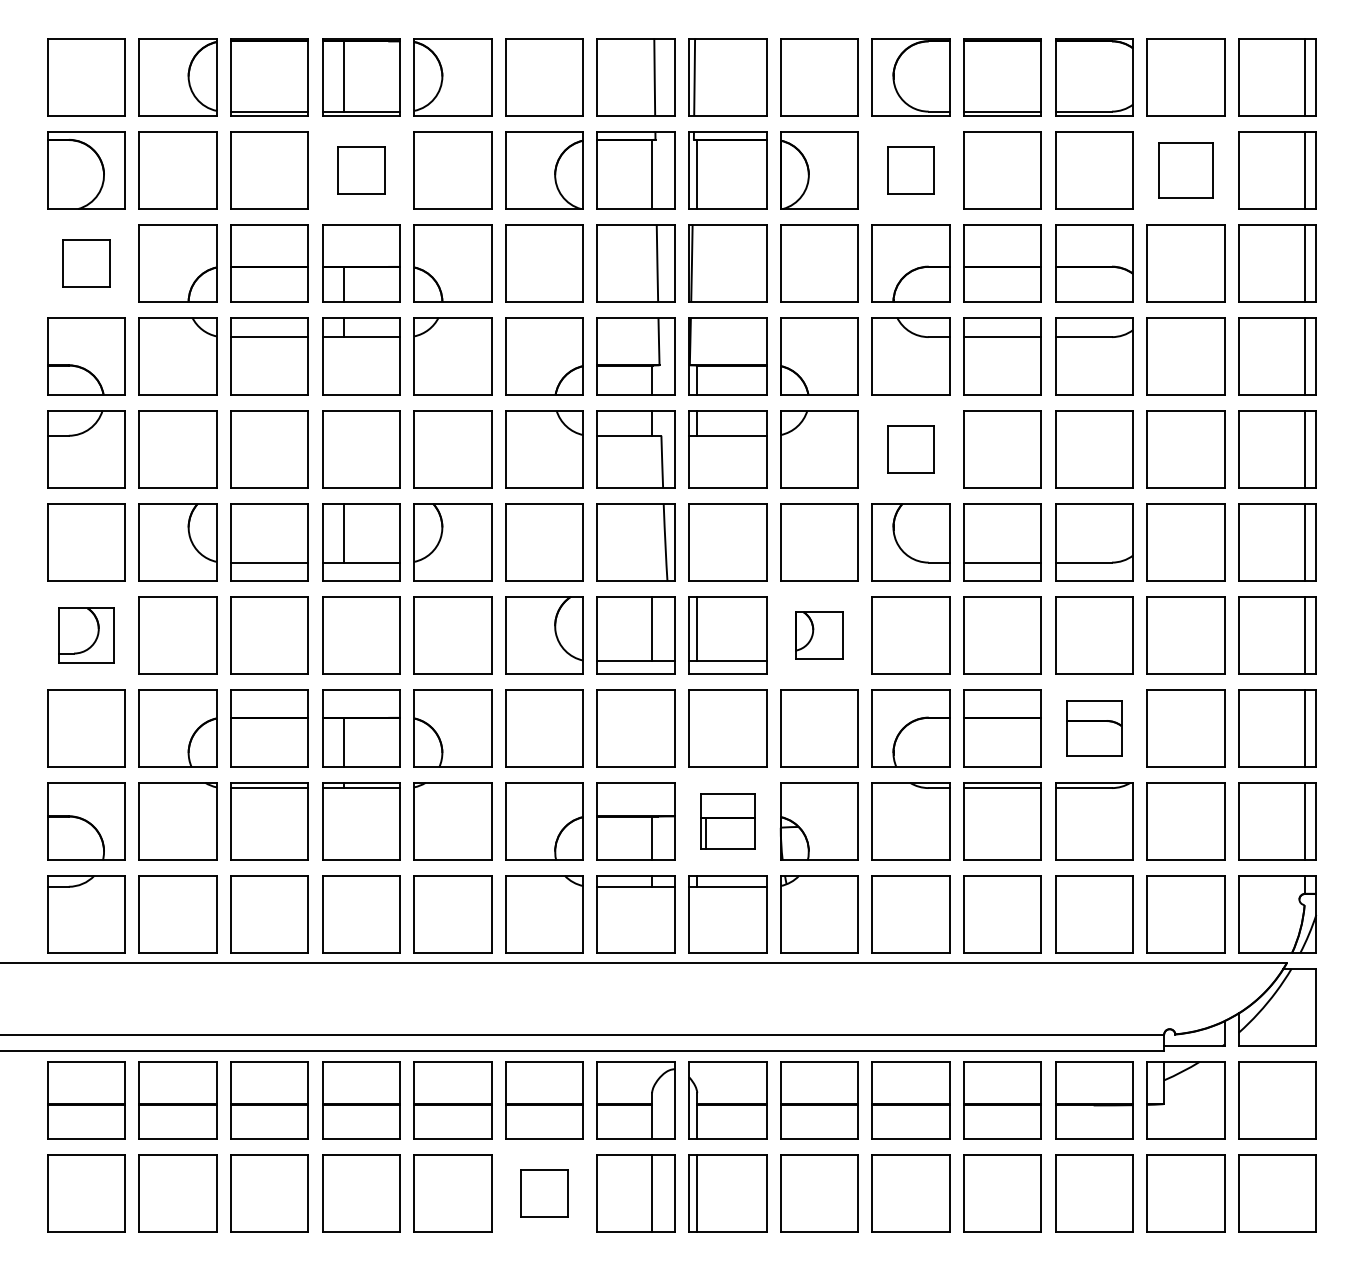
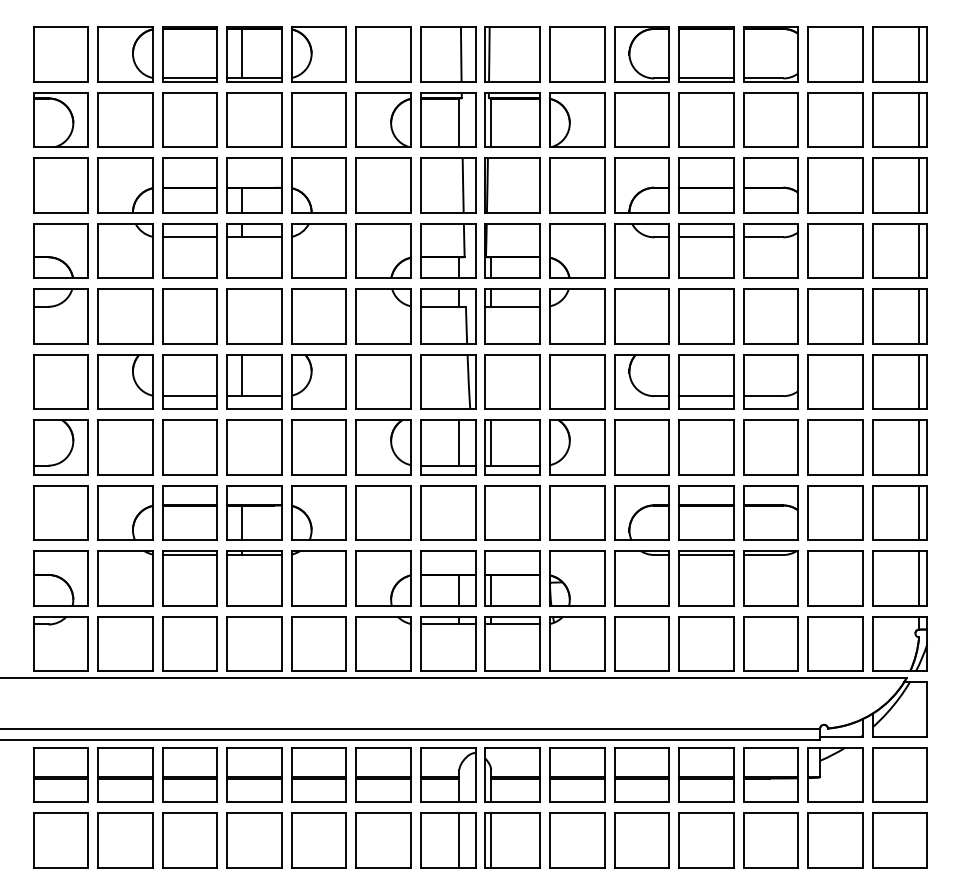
part: (361, 169) -> (254, 119), size x1.67
part: (910, 169) -> (641, 119), size x1.67
part: (1186, 169) -> (835, 119), size x1.43
part: (85, 263) -> (60, 185), size x1.67
part: (910, 449) -> (641, 316), size x1.67
part: (85, 635) -> (60, 447), size x1.43
part: (819, 635) -> (577, 447), size x1.67
part: (1093, 727) -> (770, 512), size x1.43
part: (727, 821) -> (512, 578), size x1.43
part: (544, 1193) -> (383, 840), size x1.67

